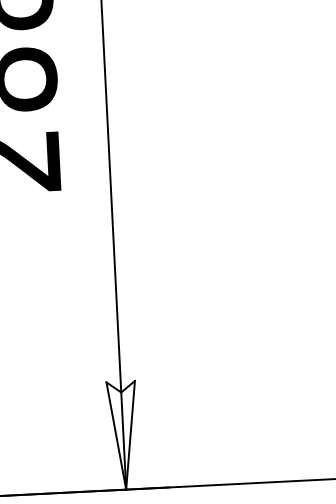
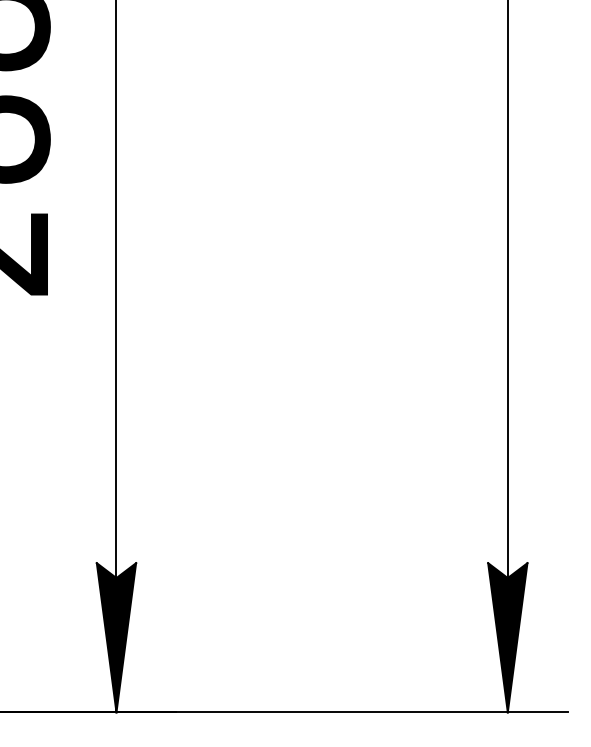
fill: (123, 435) -> (116, 637), added

